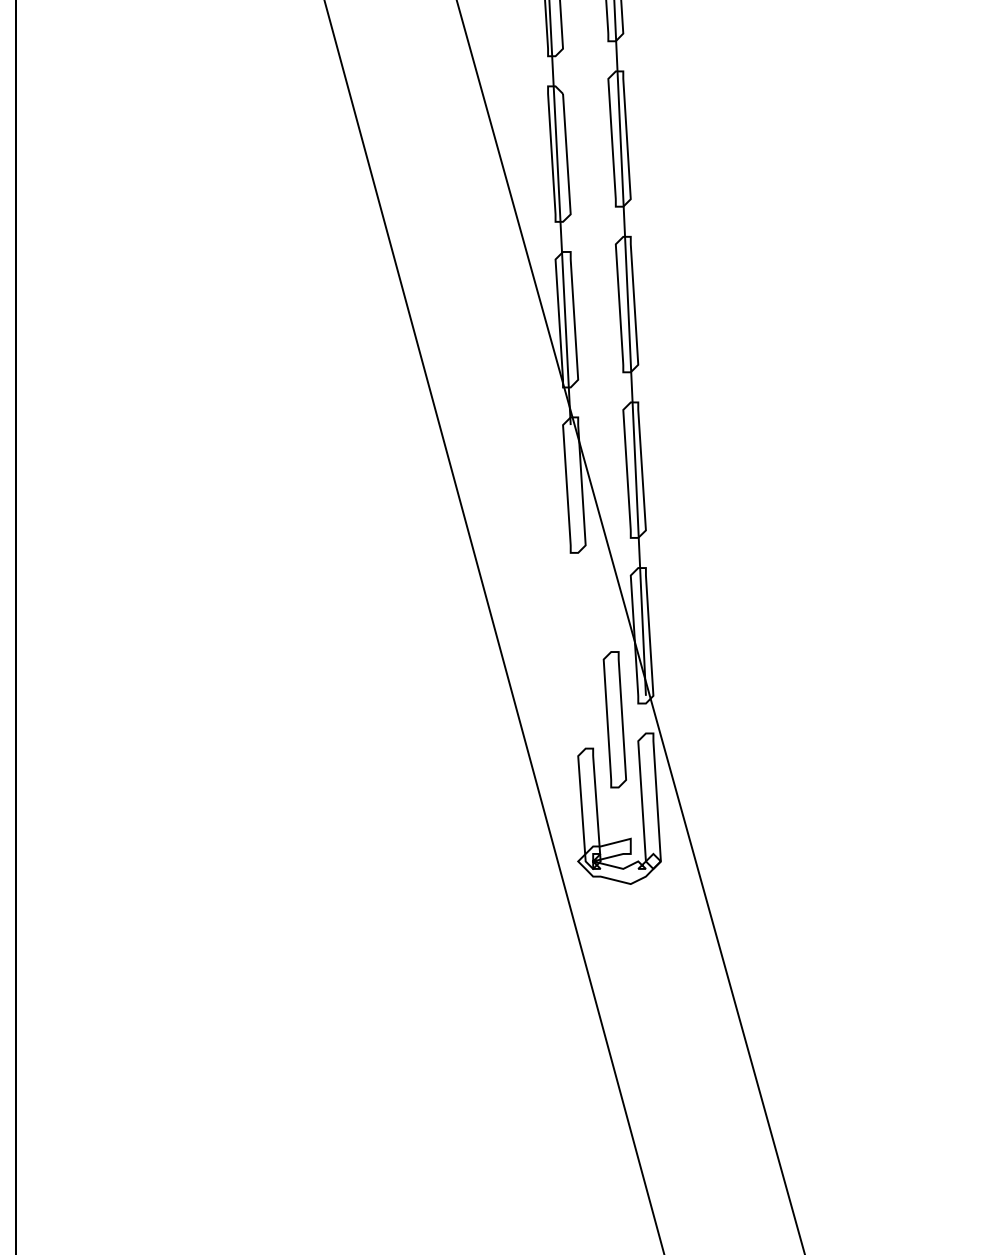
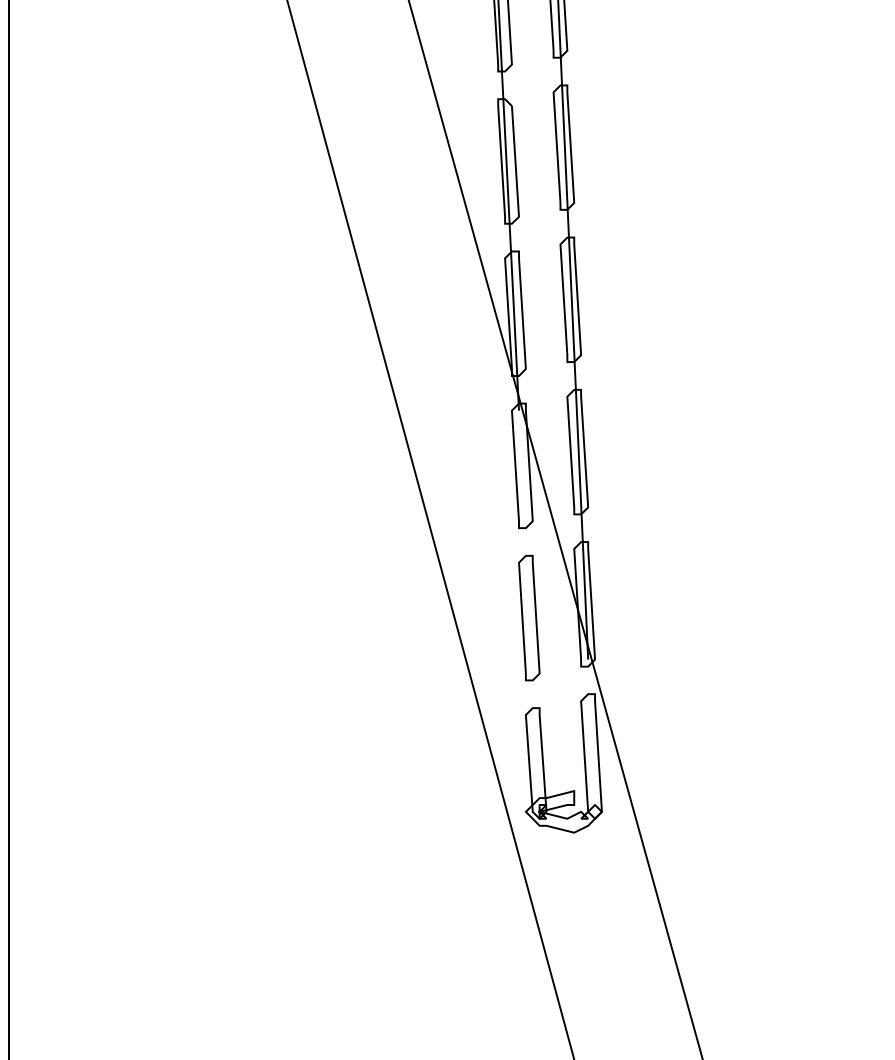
part: (614, 719) -> (528, 617), moved

